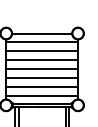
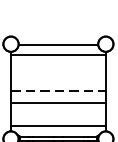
line: (41, 50) -> (57, 66), removed
line: (41, 59) -> (57, 78), removed
line: (42, 68) -> (58, 90), solid -> dashed
line: (41, 86) -> (57, 114), removed

